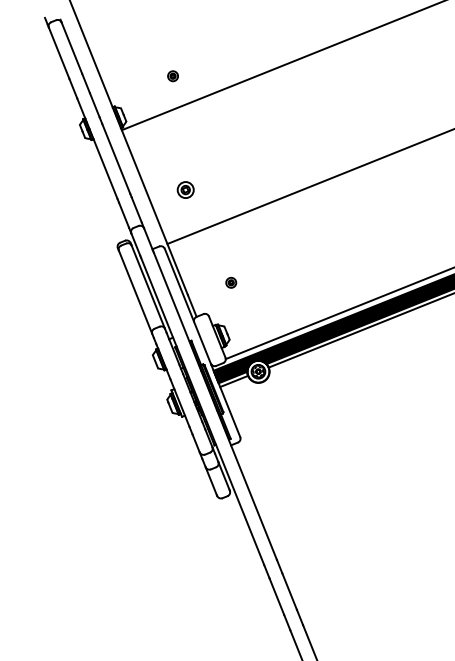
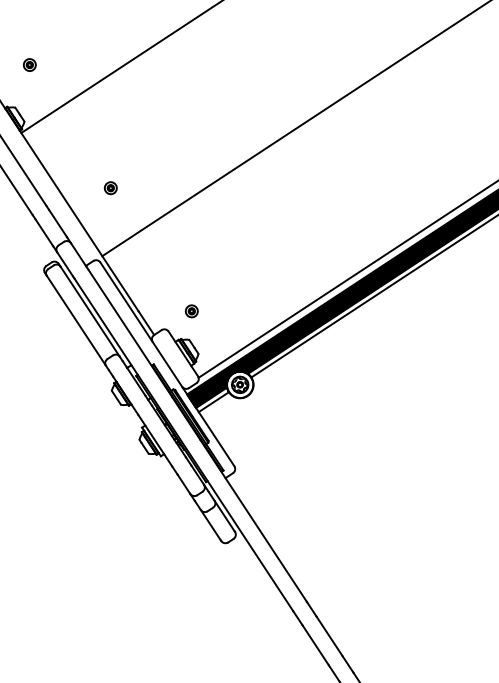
part: (172, 76) -> (29, 65), moved
part: (185, 189) -> (110, 187), size x0.62
part: (231, 282) -> (192, 310), moved

